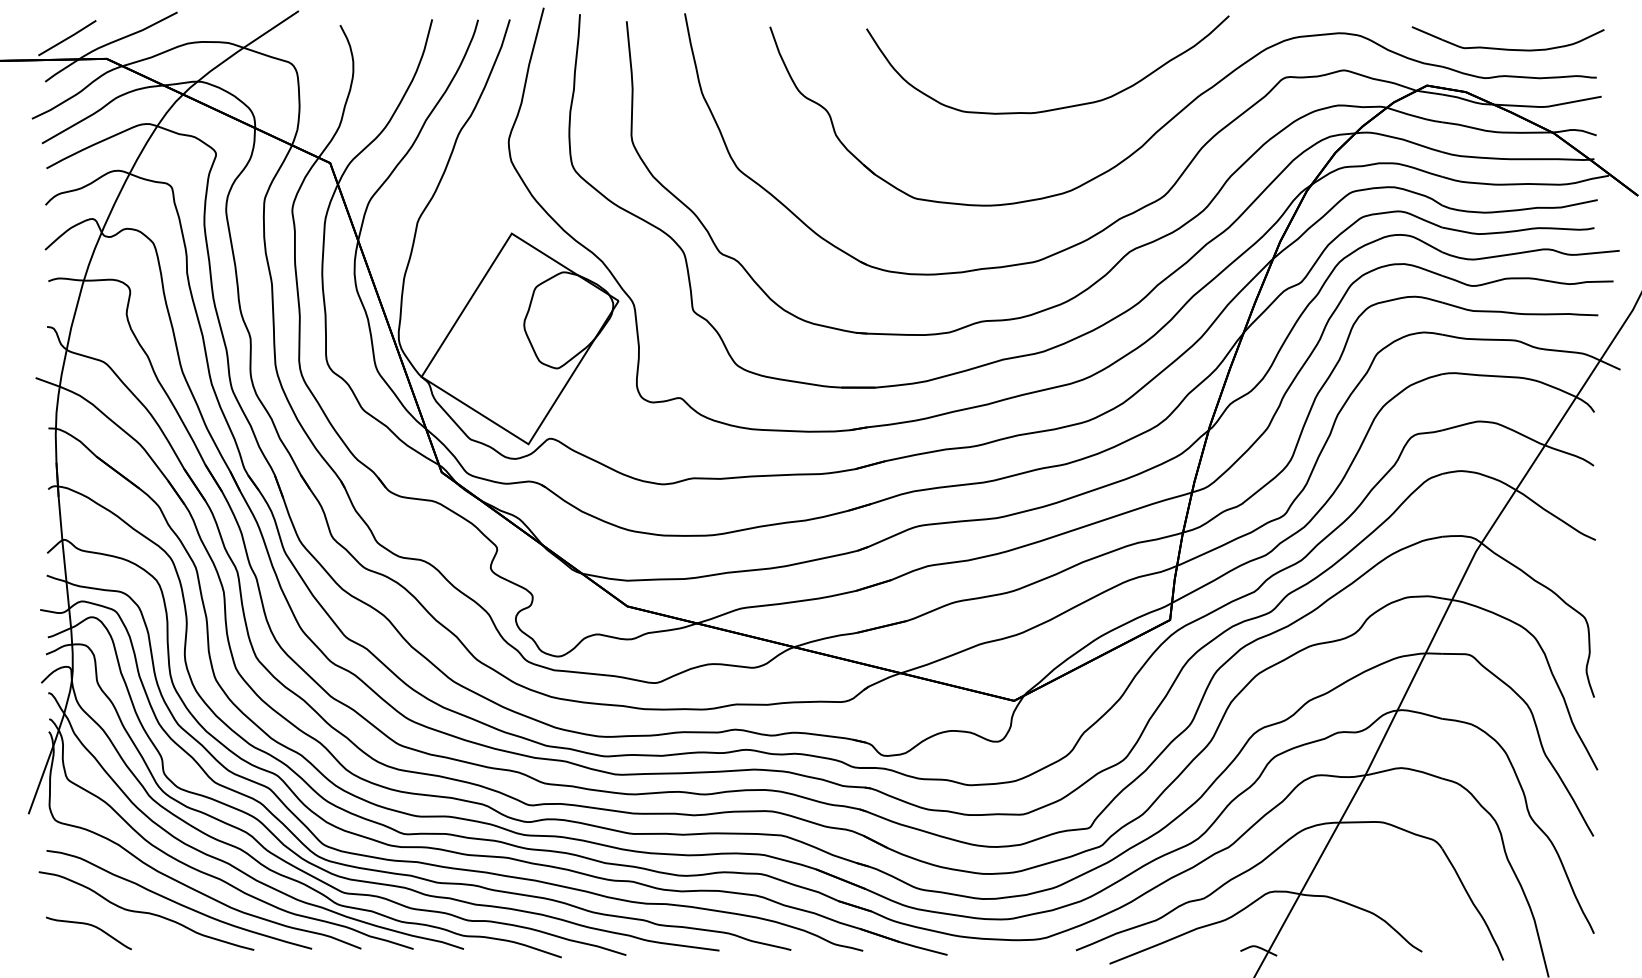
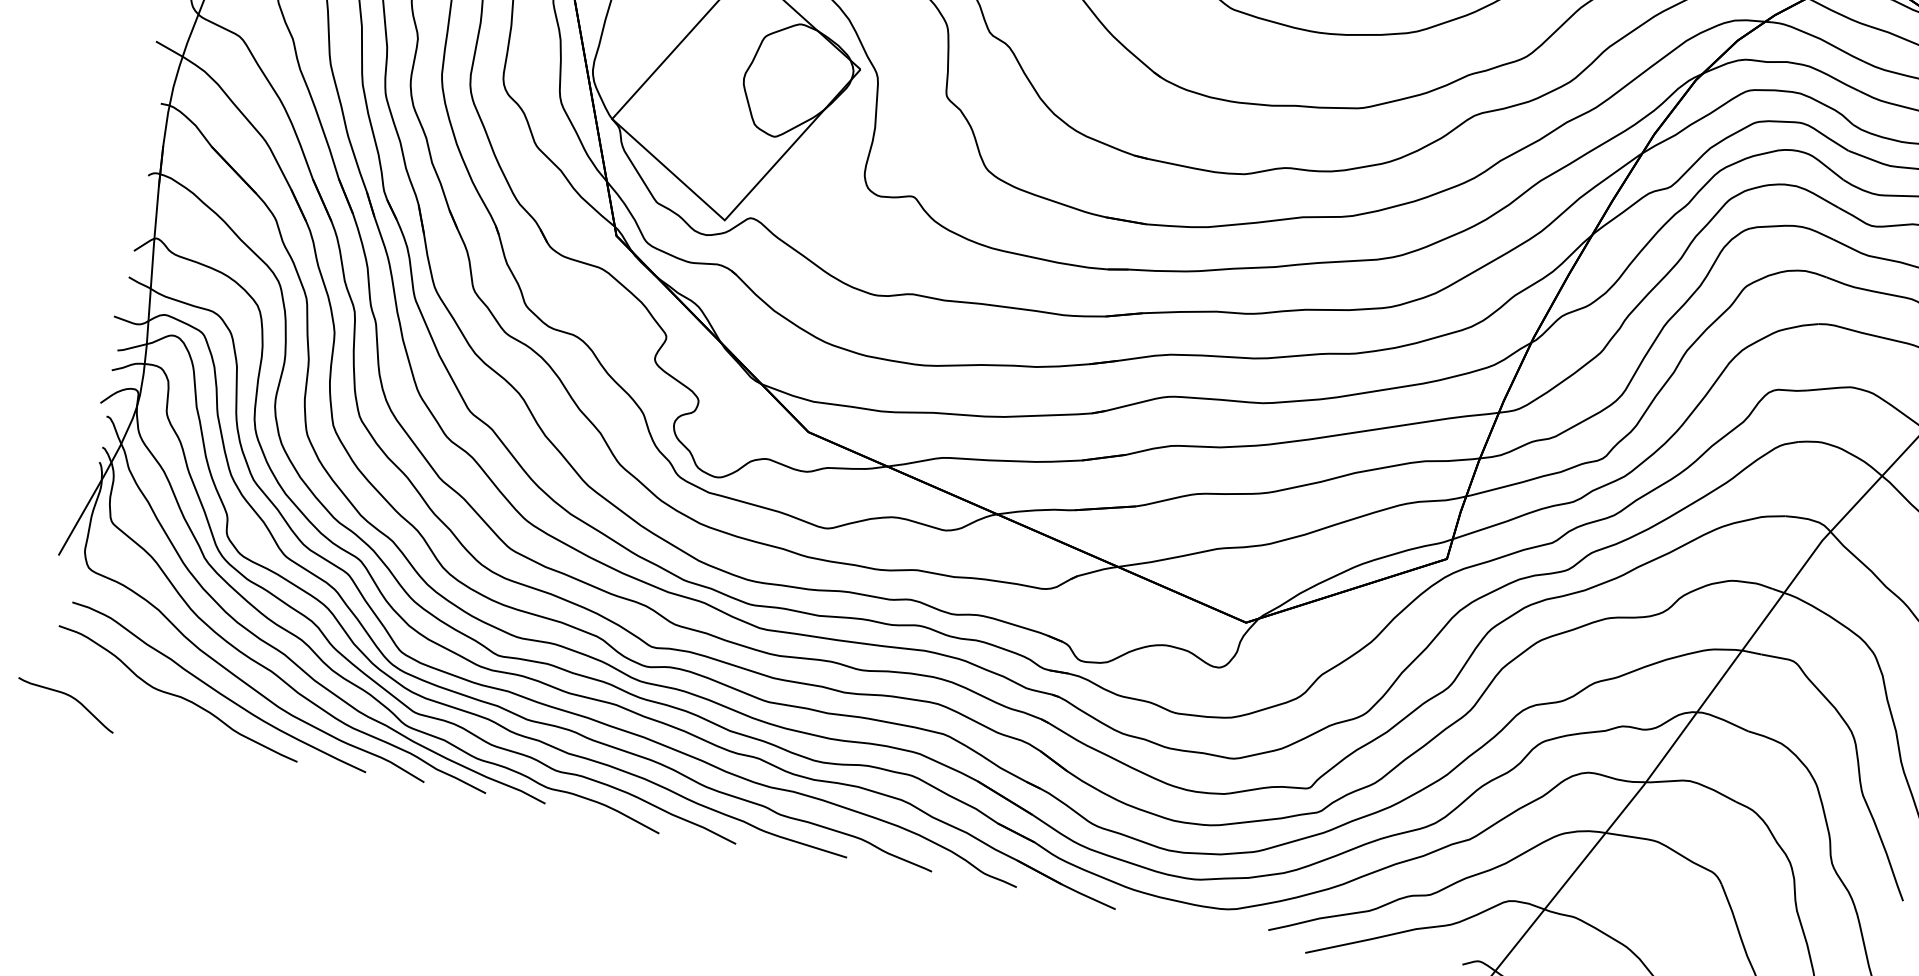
curve: (91, 926) -> (70, 697), moved

